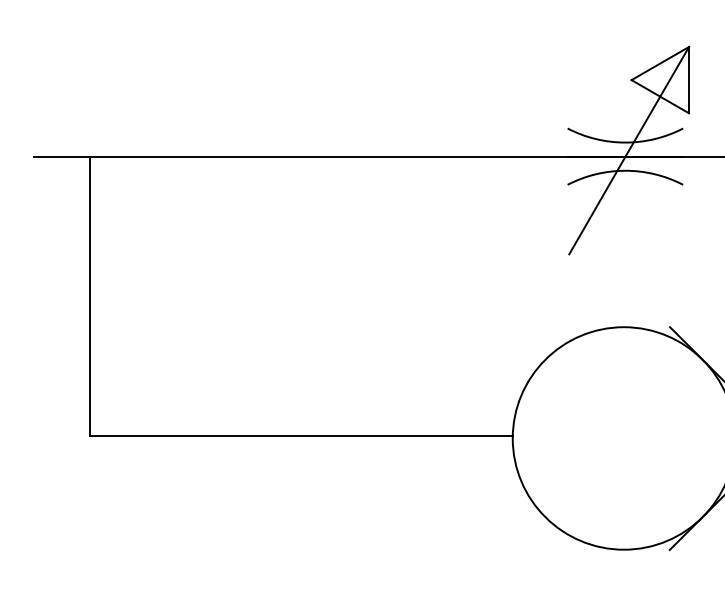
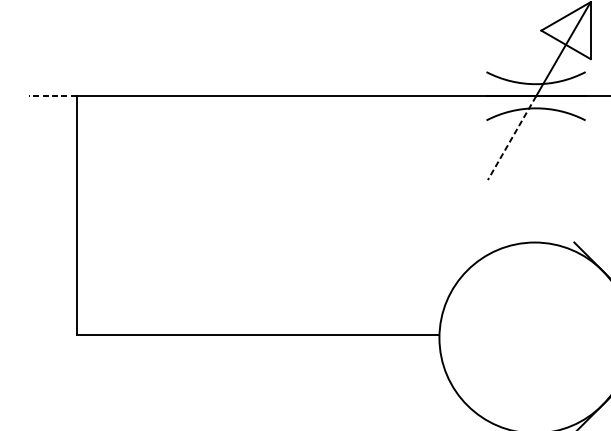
line: (61, 156) -> (52, 96), solid -> dashed
line: (597, 205) -> (512, 138), solid -> dashed

